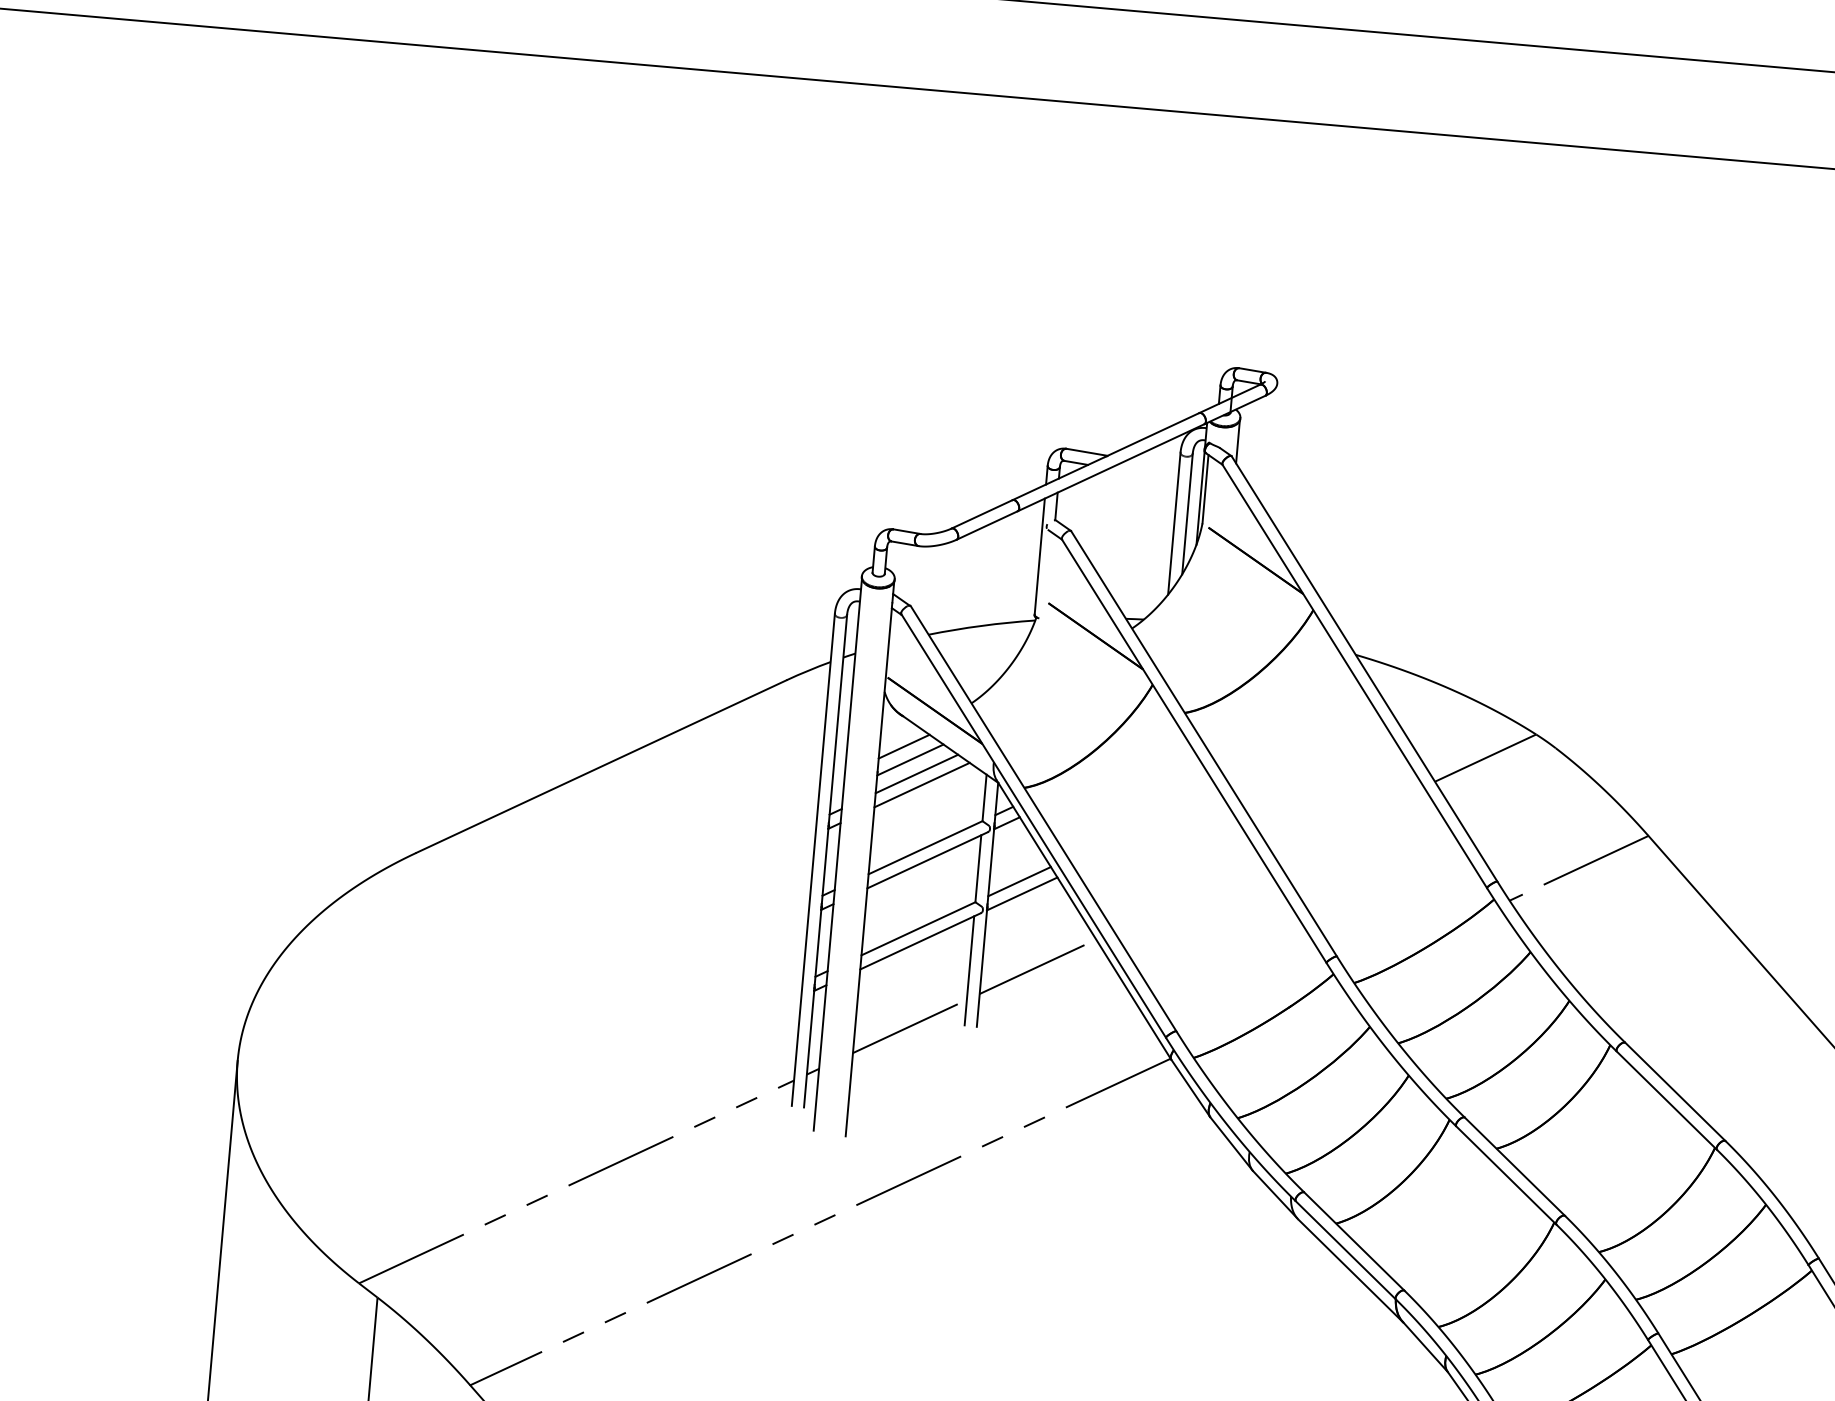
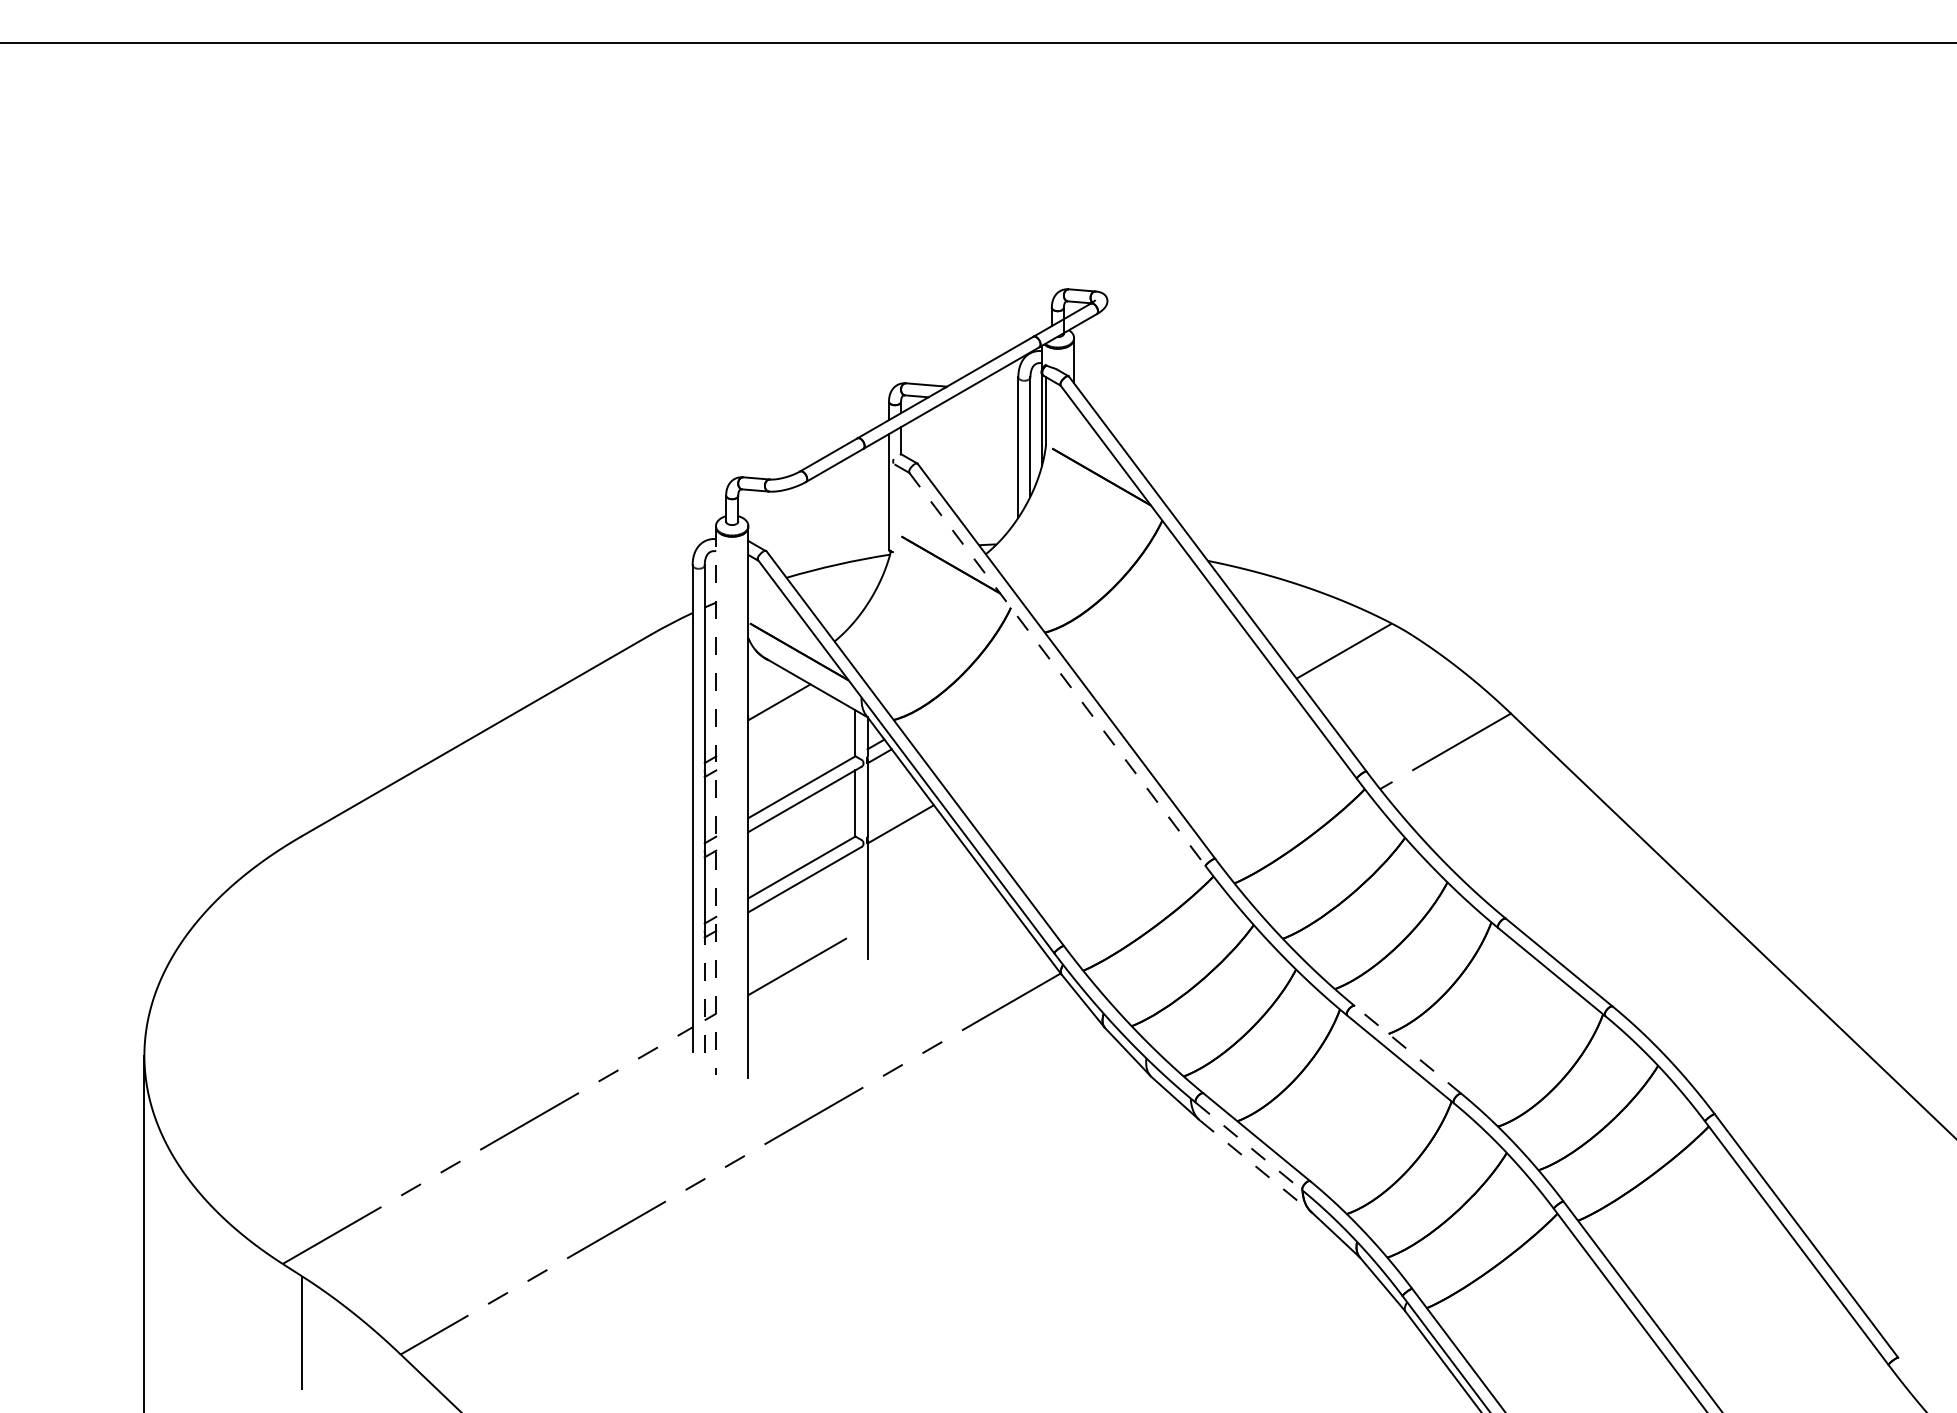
line: (904, 746) -> (772, 689), removed
line: (1194, 751) -> (1057, 669), solid -> dashed
line: (916, 773) -> (786, 715), removed
line: (921, 785) -> (792, 726), removed
line: (838, 854) -> (716, 801), solid -> dashed
line: (1018, 881) -> (896, 812), removed
line: (1038, 966) -> (922, 894), removed
line: (969, 970) -> (855, 904), removed
line: (808, 1049) -> (704, 995), solid -> dashed
line: (1514, 1166) -> (1407, 1049), solid -> dashed
line: (1345, 1251) -> (1249, 1147), solid -> dashed
line: (1351, 1270) -> (1256, 1166), solid -> dashed

